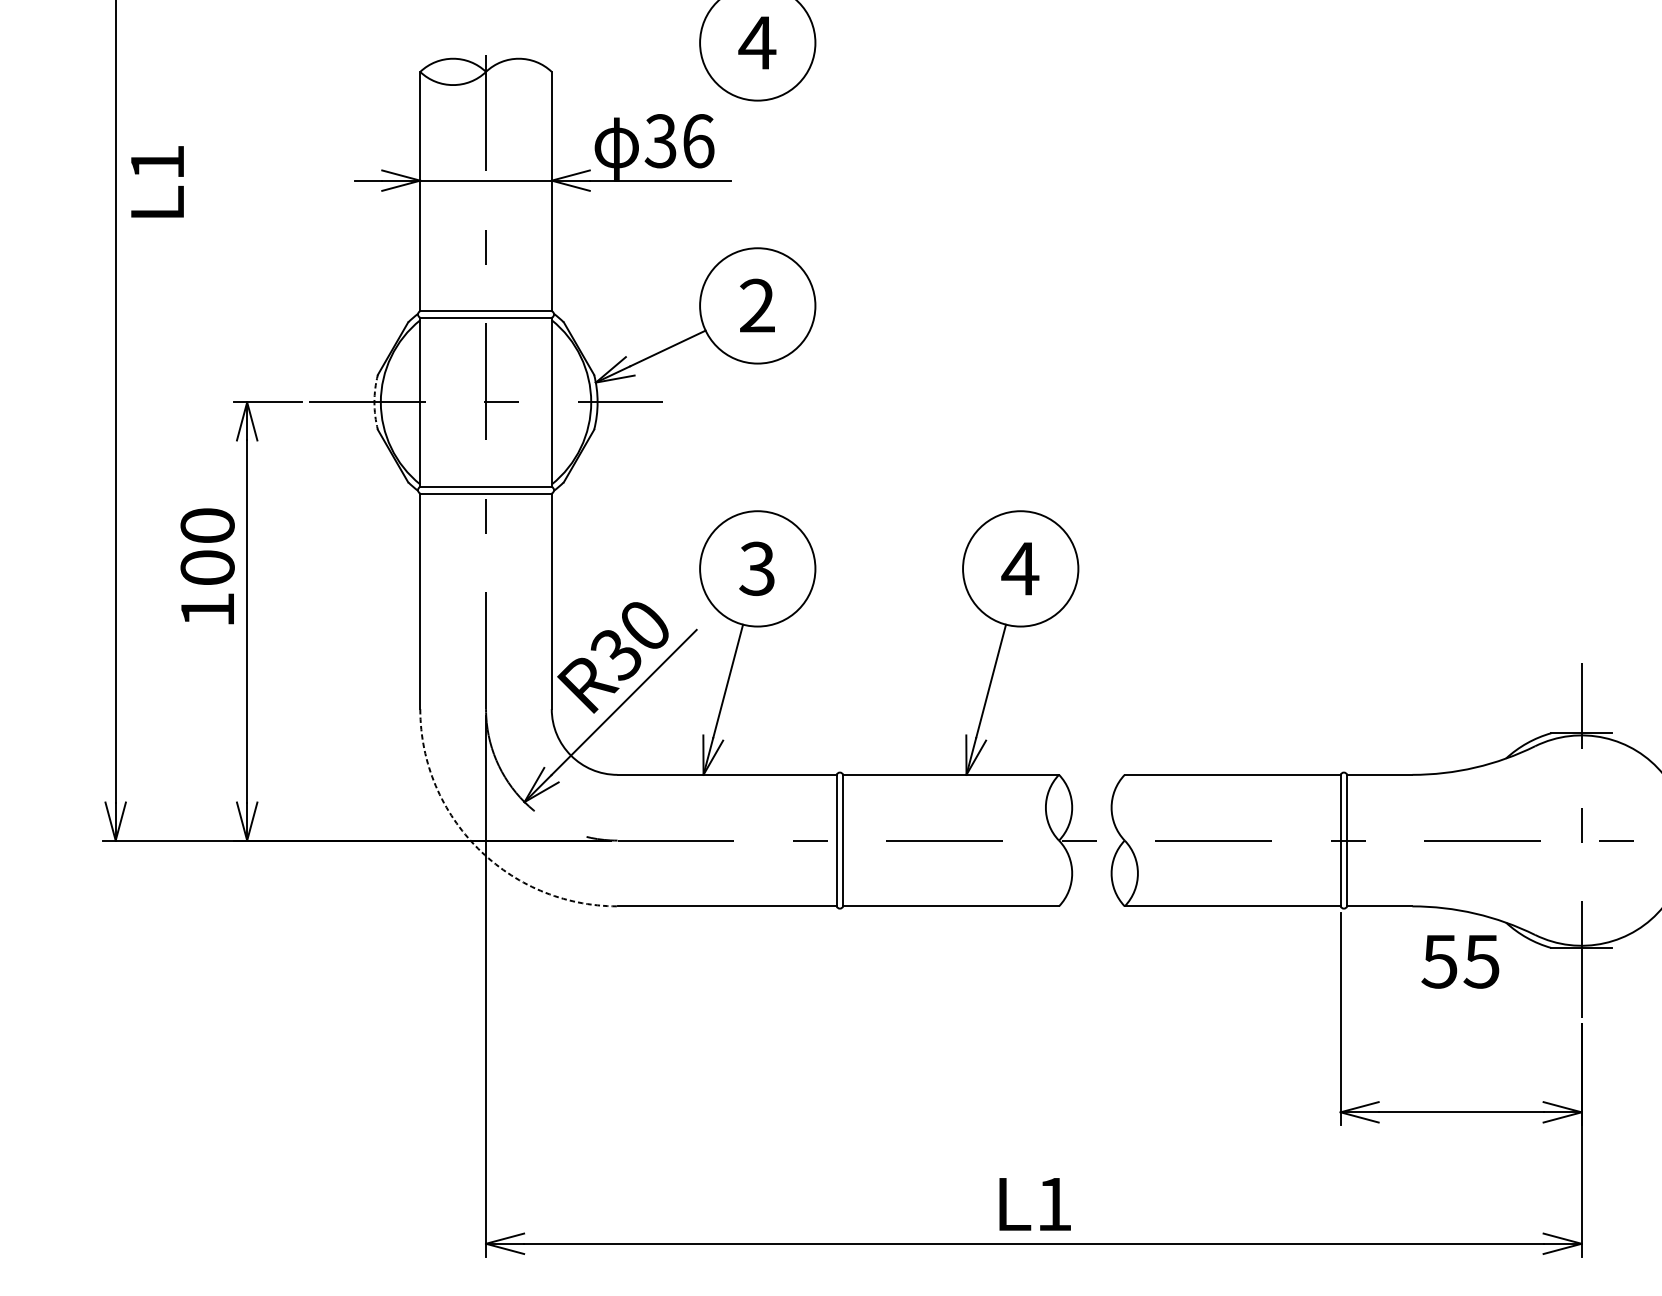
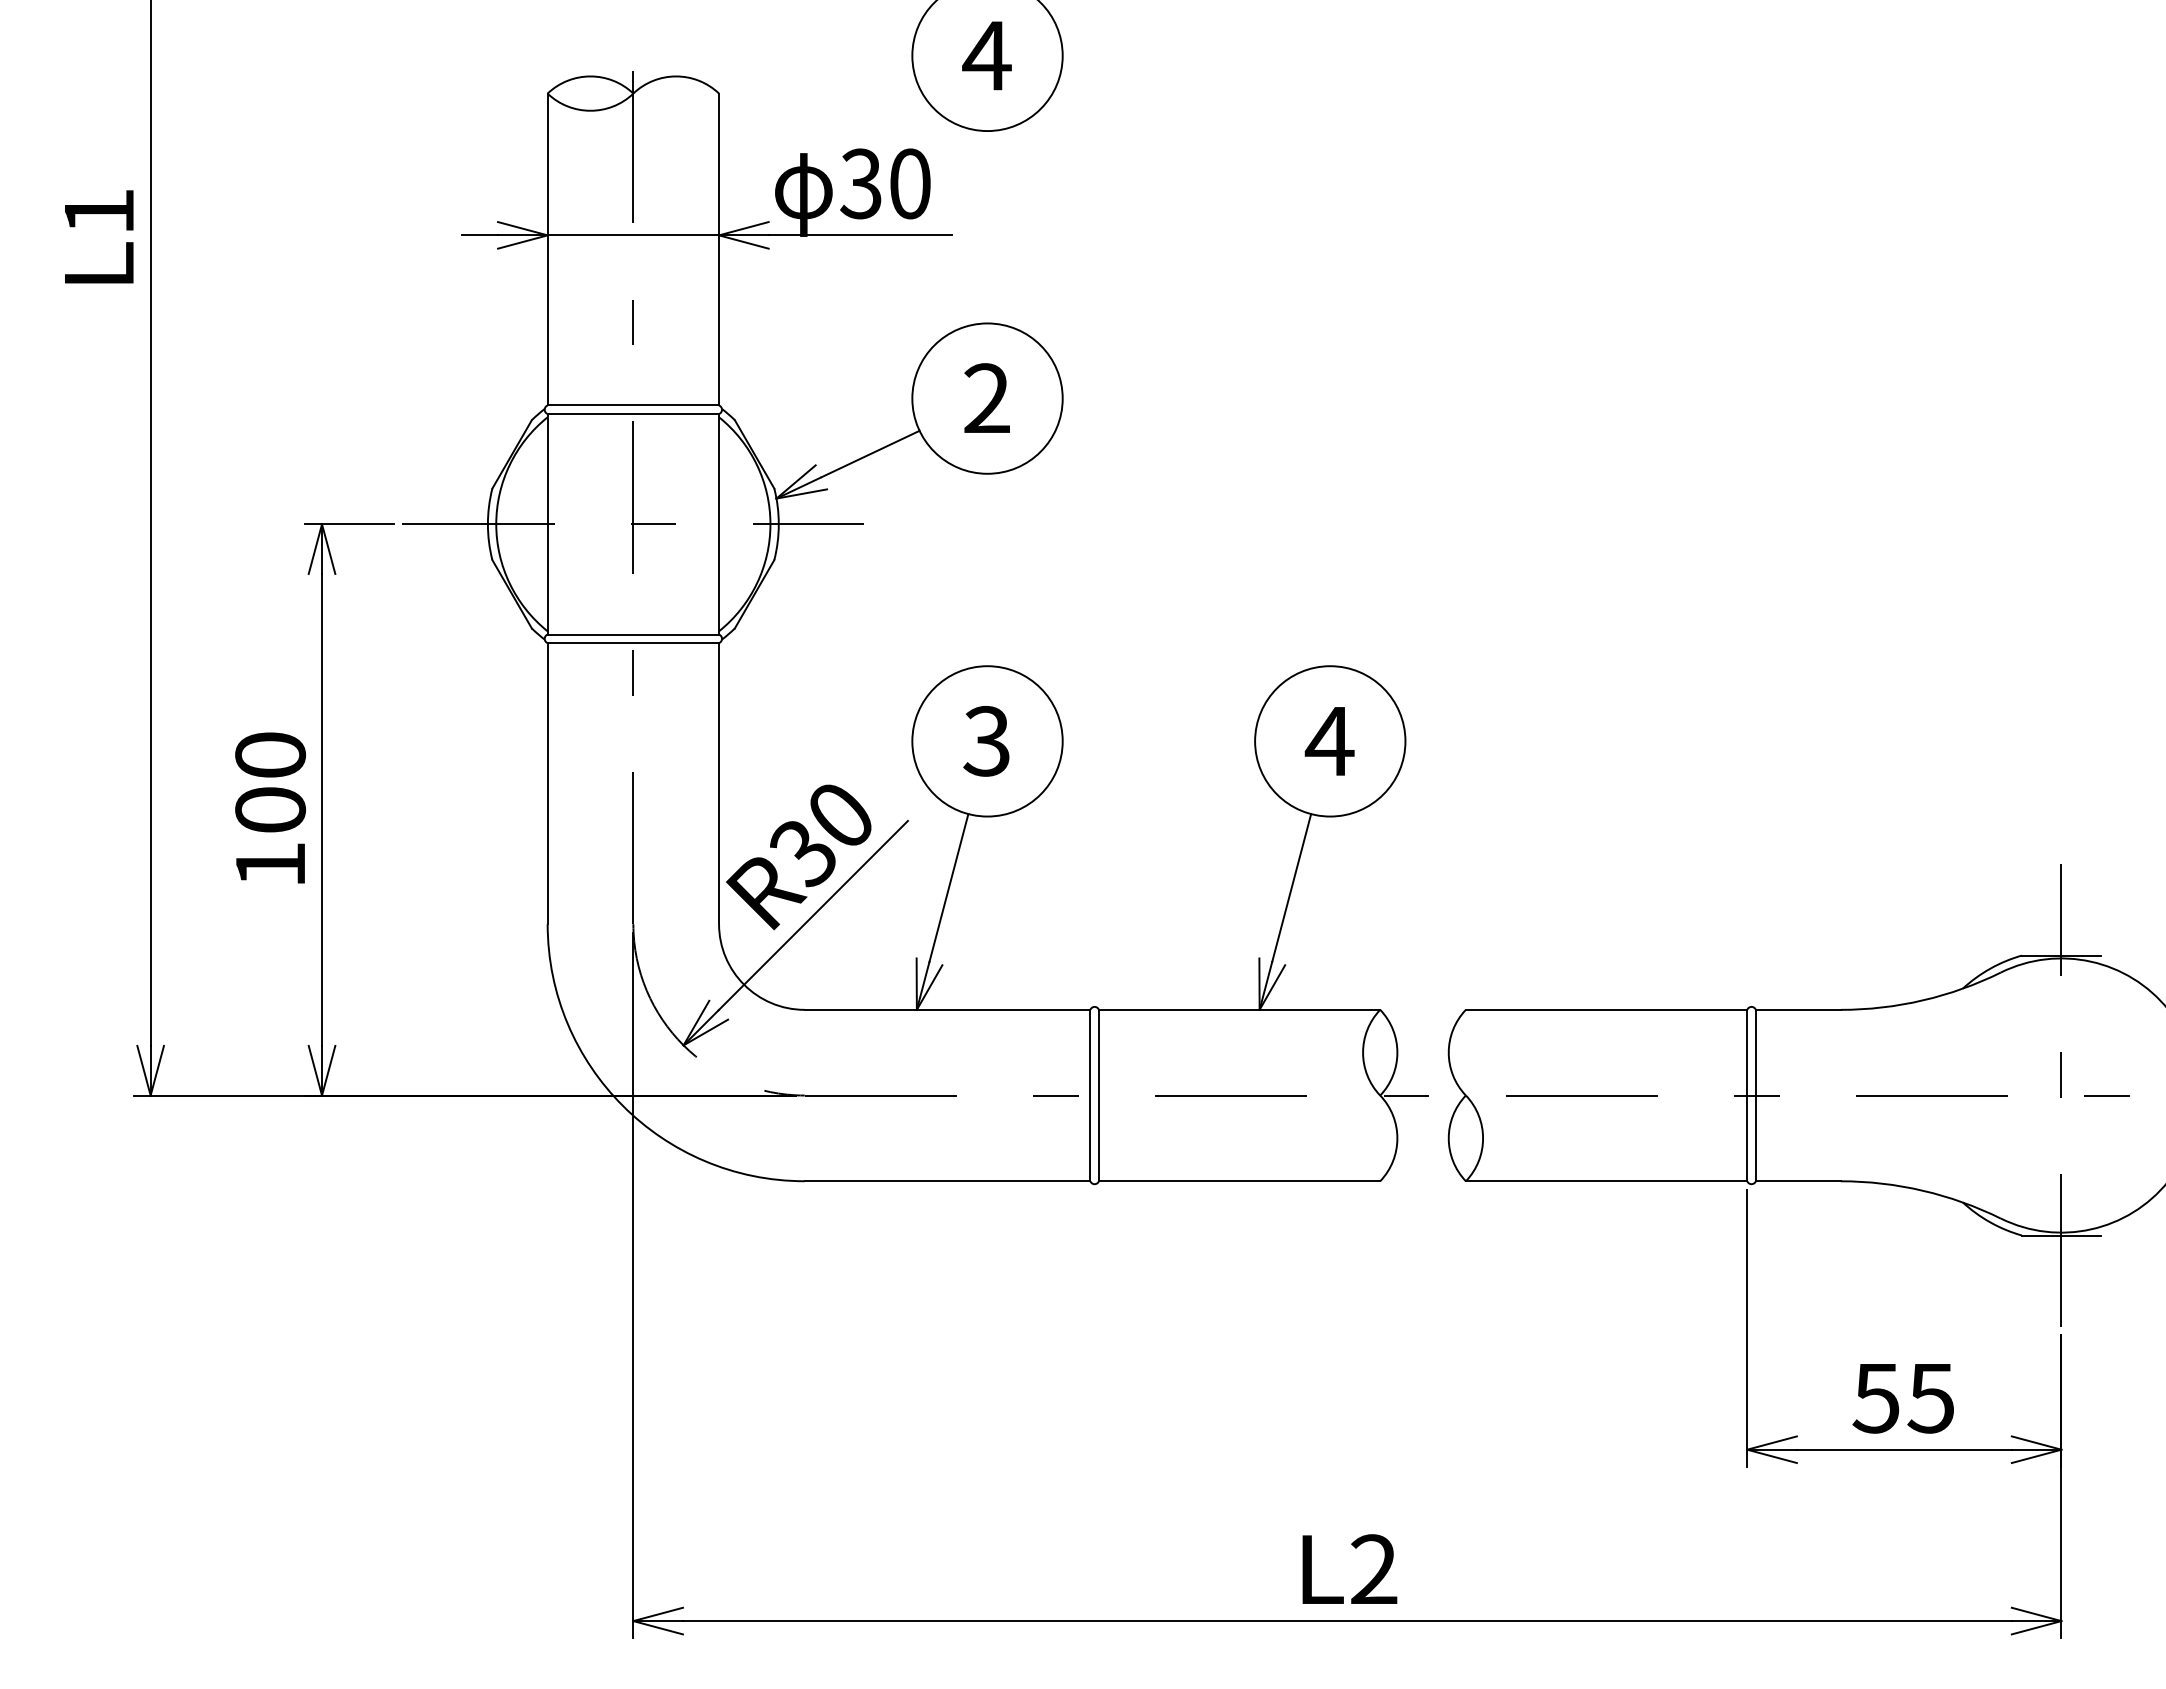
text: (698, 140) -> (910, 183), 36 -> 30
text: (157, 181) -> (99, 236), moved
arc: (374, 402) -> (487, 524), dashed -> solid
text: (207, 565) -> (270, 807), moved
arc: (477, 848) -> (622, 1105), dashed -> solid
text: (1459, 961) -> (1902, 1398), moved
text: (1054, 1203) -> (1374, 1568), L1 -> L2

